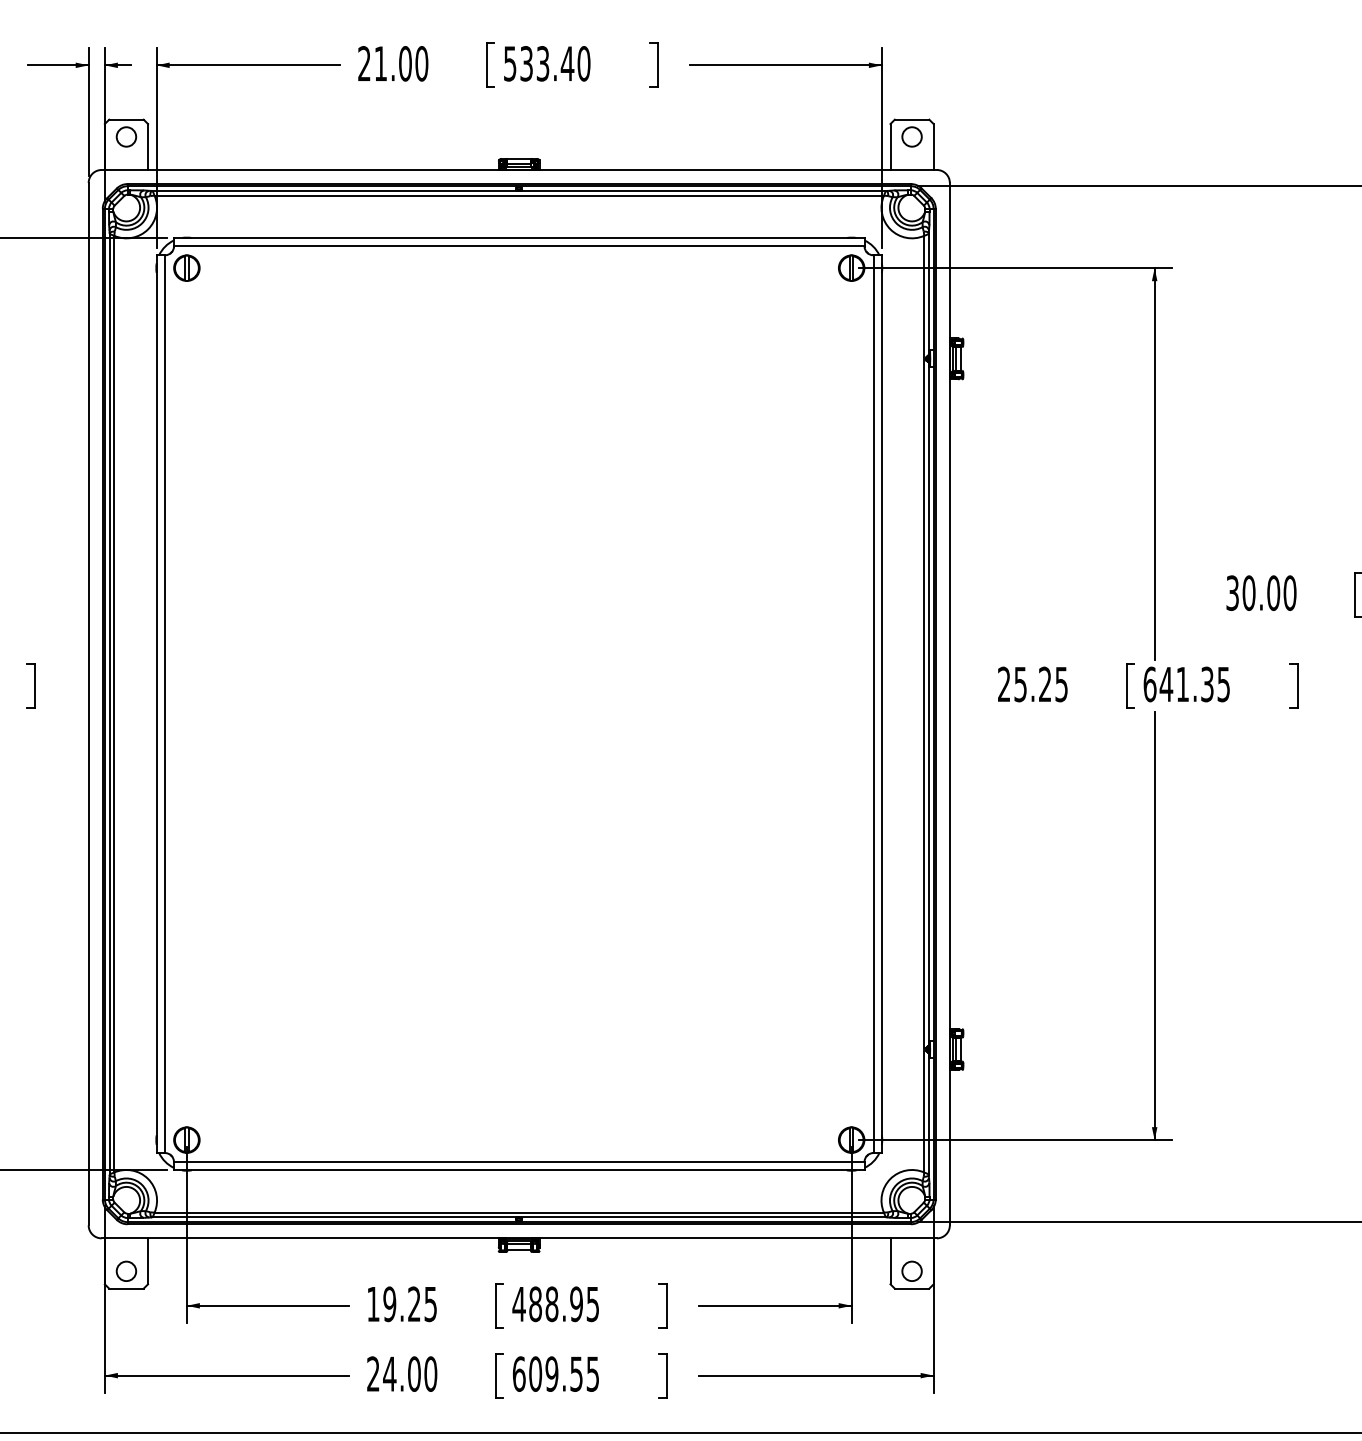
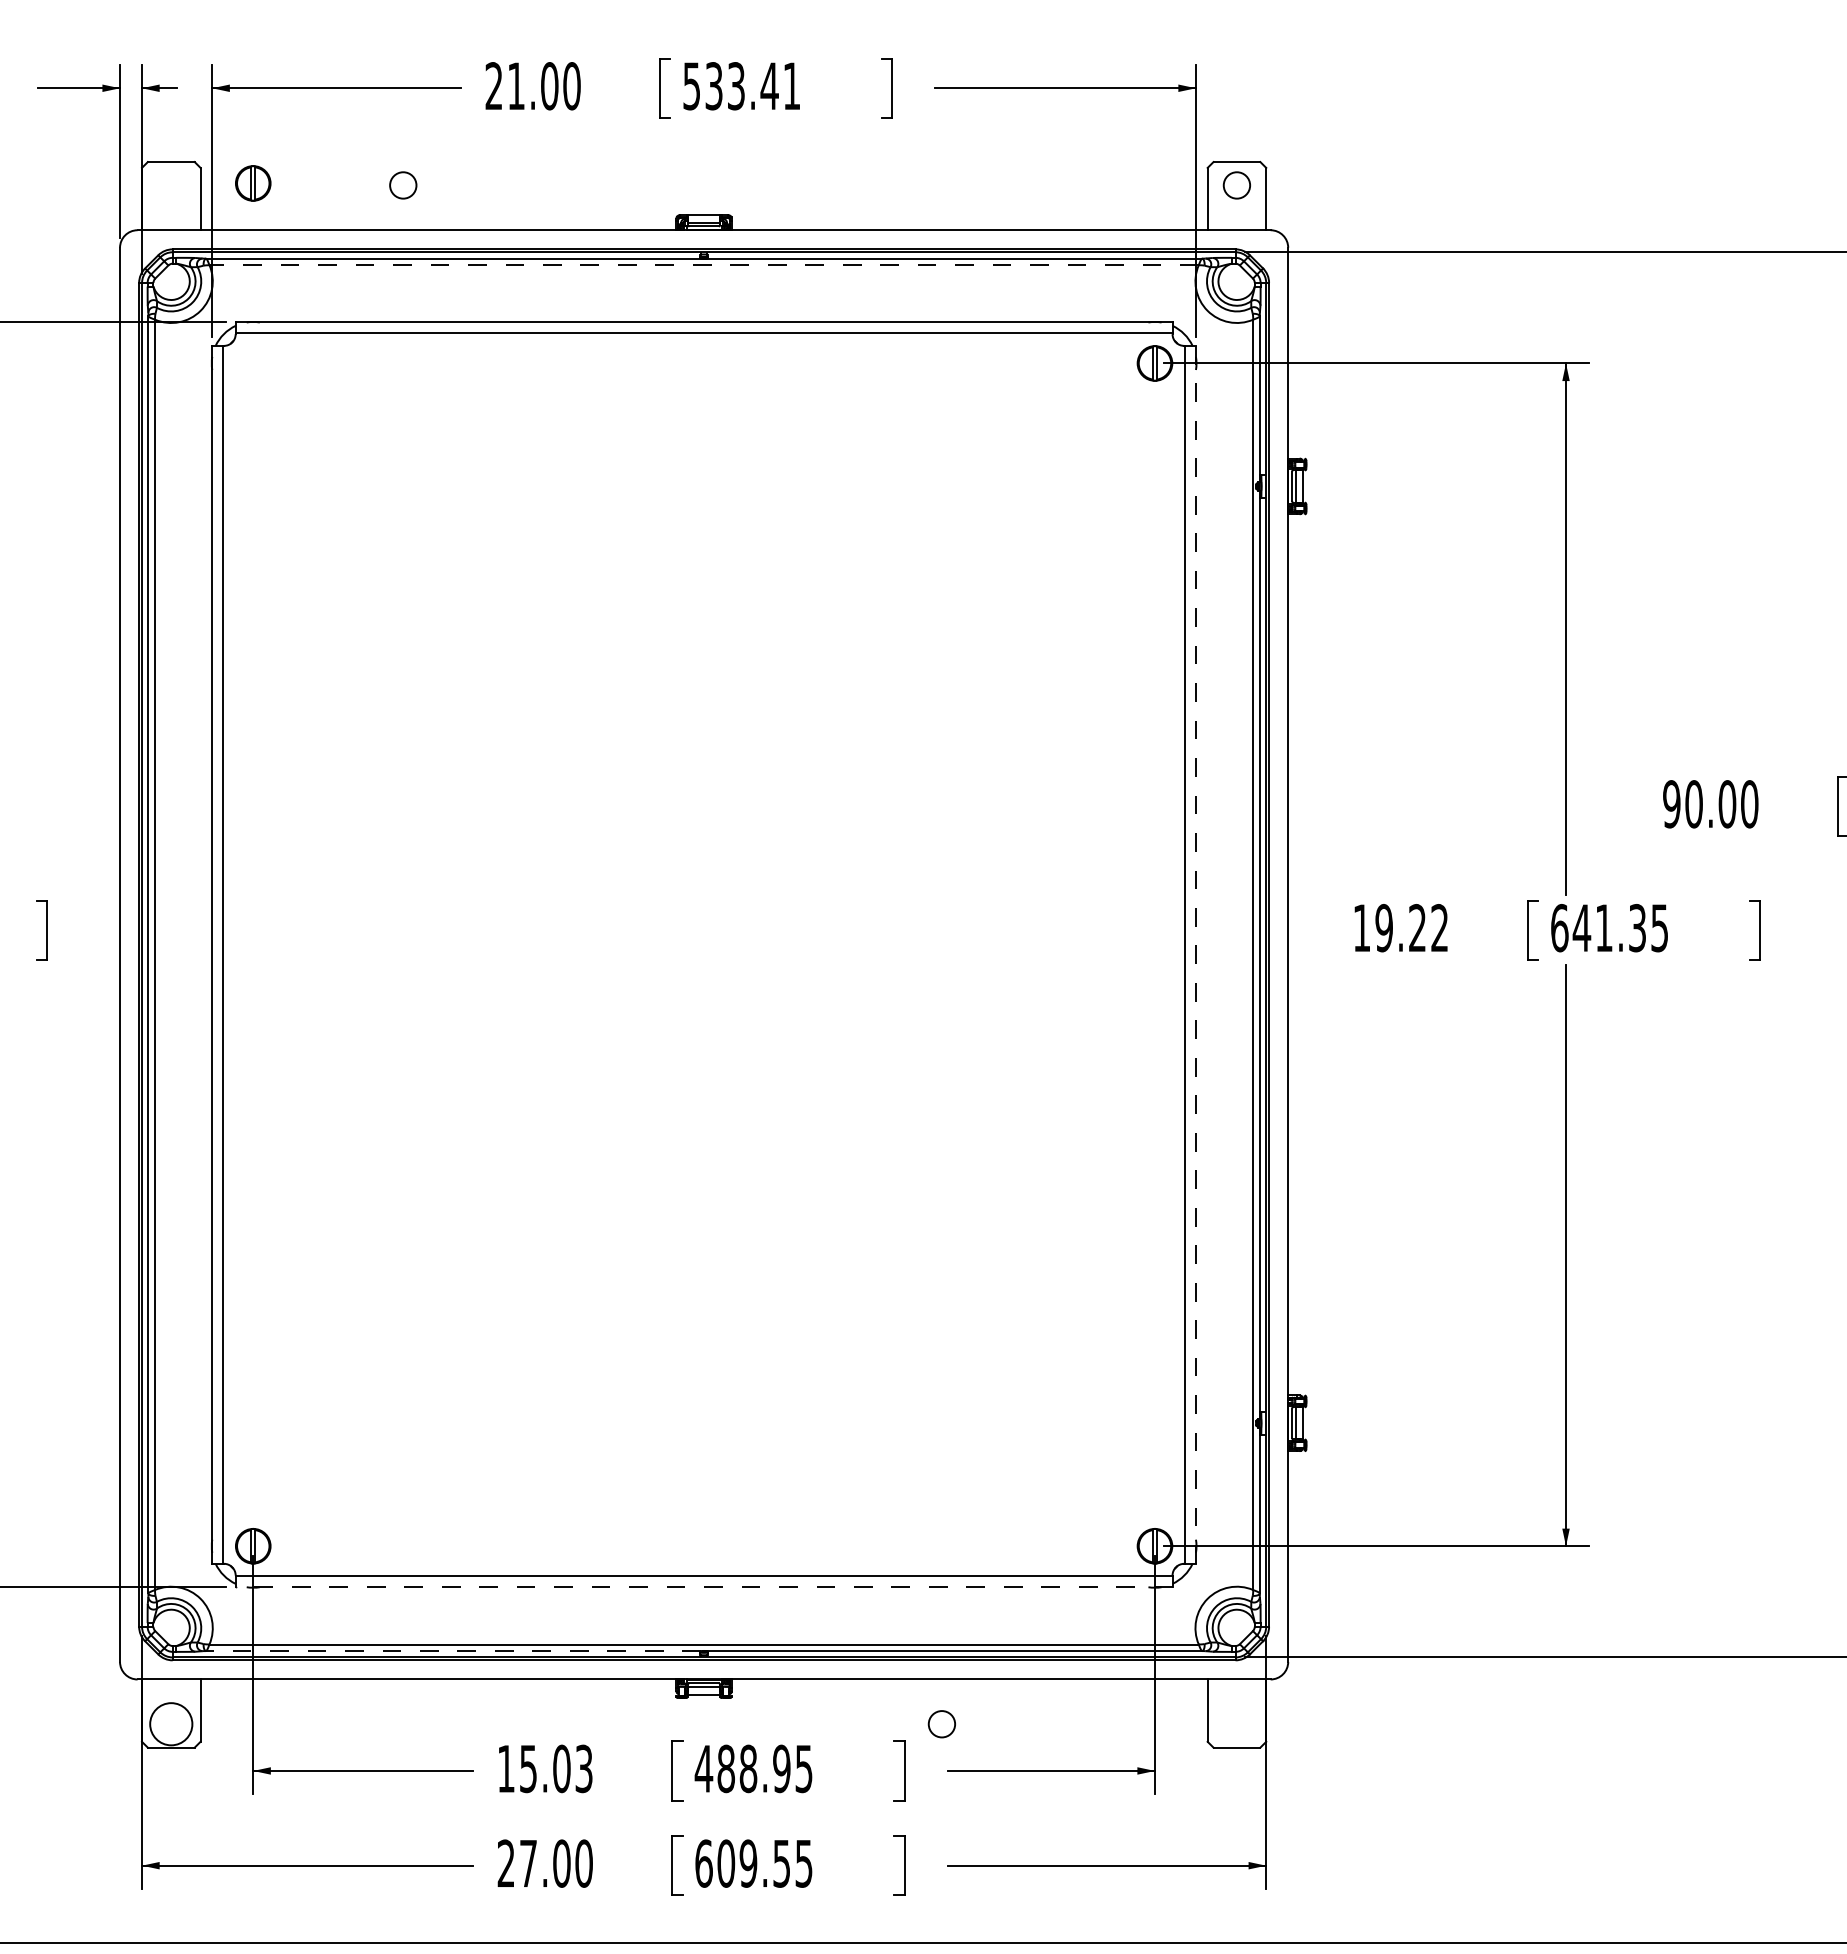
text: (583, 64) -> (791, 86), 533.40 -> 533.41
circle: (126, 137) -> (403, 185), moved
line: (519, 195) -> (704, 265), solid -> dashed
part: (187, 268) -> (253, 183), moved
text: (1232, 593) -> (1671, 804), 30.00 -> 90.00
text: (1032, 684) -> (1400, 928), 25.25 -> 19.22
line: (881, 703) -> (1195, 954), solid -> dashed
line: (518, 1170) -> (703, 1587), solid -> dashed
line: (334, 1217) -> (453, 1651), solid -> dashed
circle: (126, 1271) -> (171, 1724), size x1.6
circle: (911, 1271) -> (941, 1724), moved
text: (409, 1303) -> (555, 1768), 19.25 -> 15.03
text: (389, 1374) -> (528, 1863), 24.00 -> 27.00

